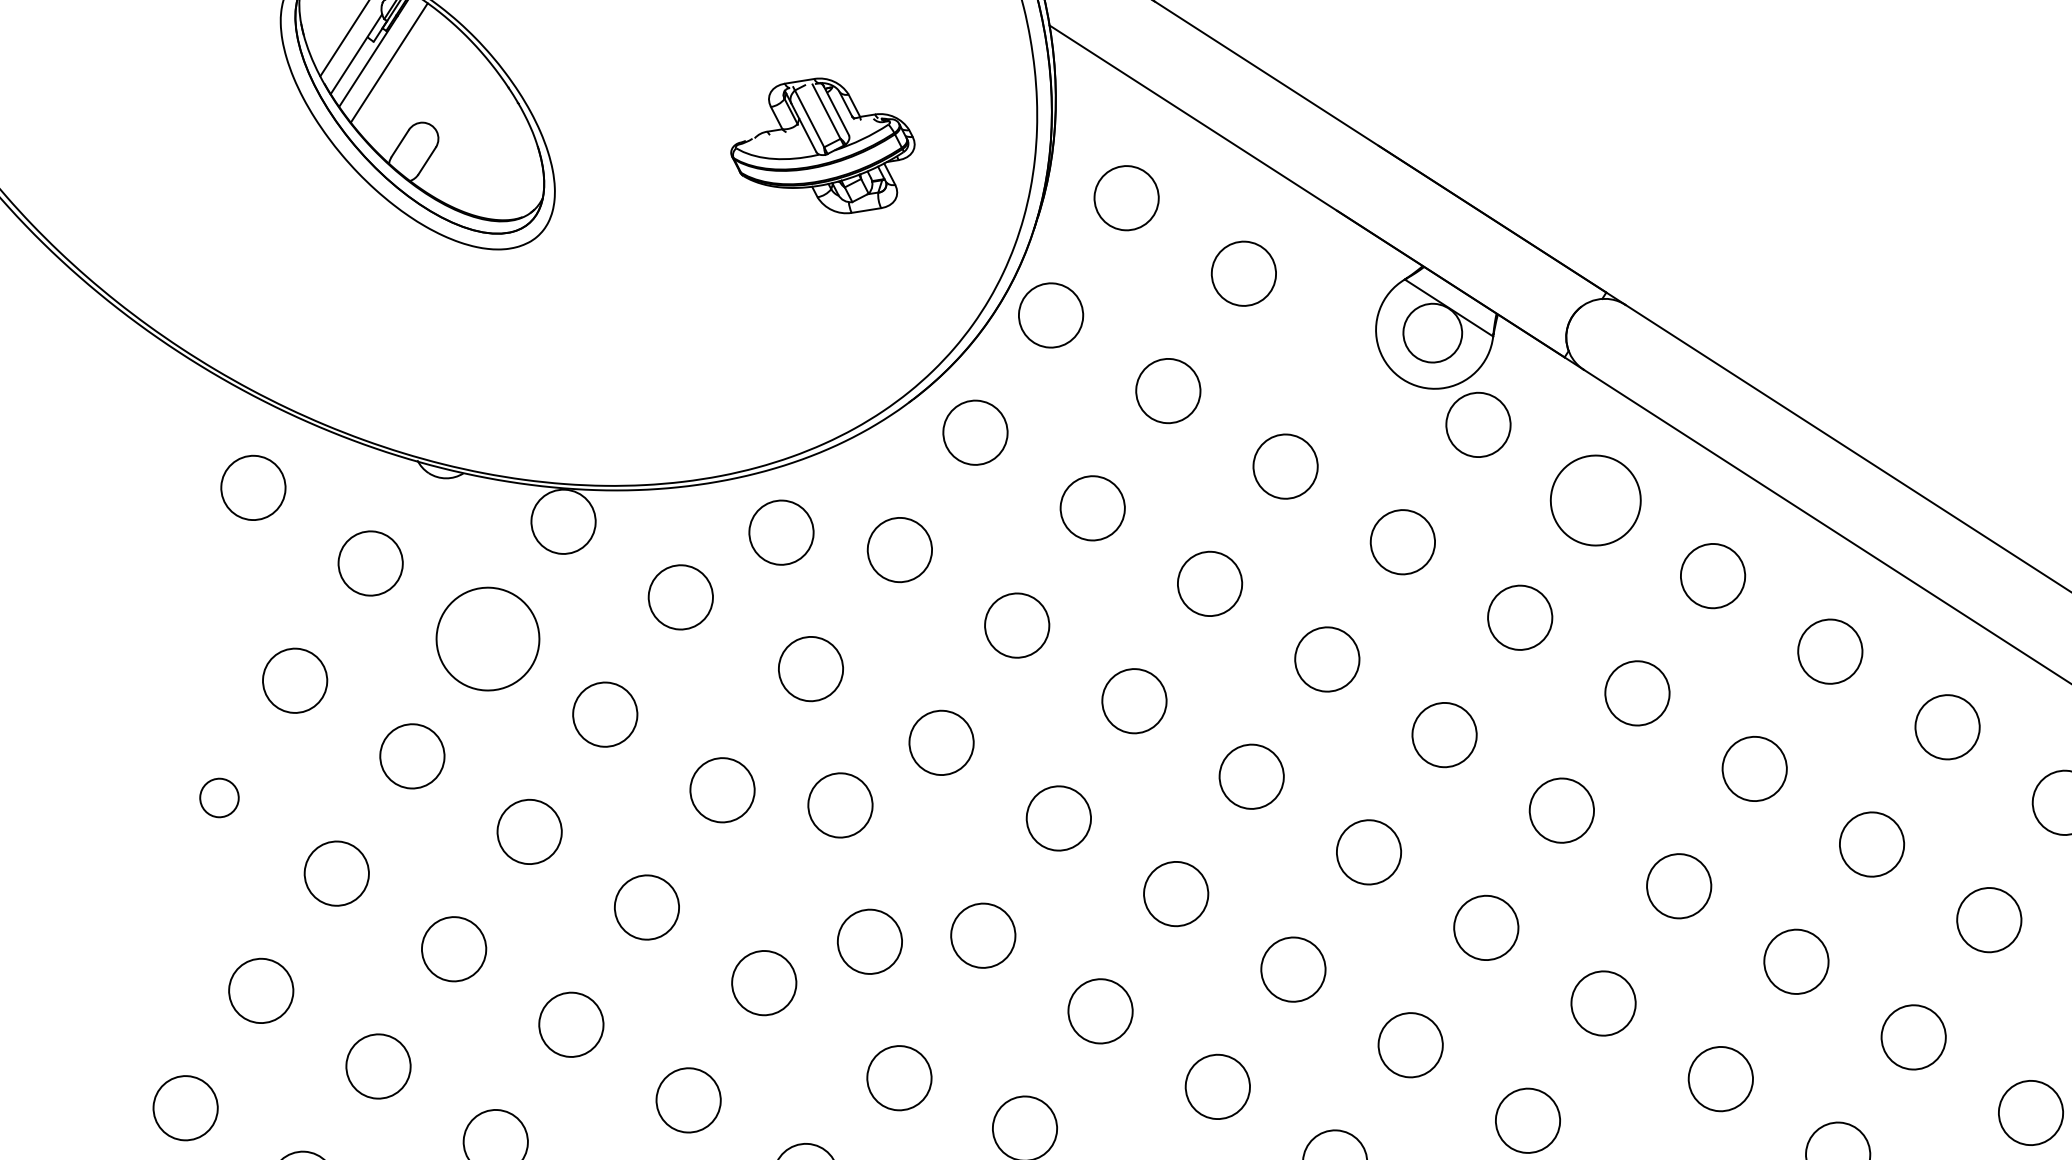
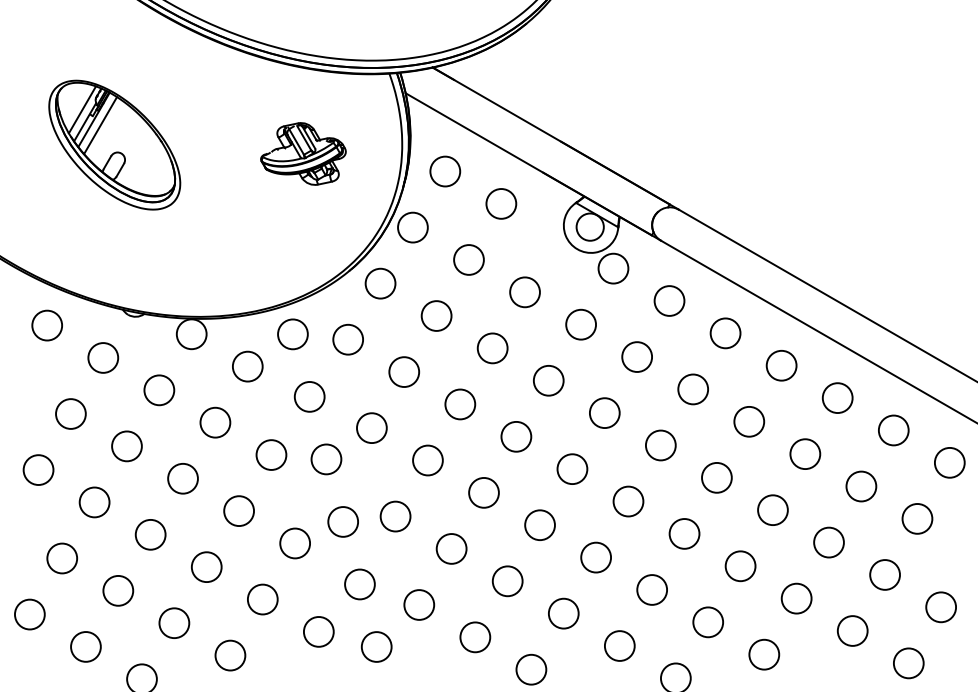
circle: (1595, 499) -> (669, 300), size x0.71
circle: (488, 639) -> (159, 390), size x0.62
circle: (219, 796) -> (38, 469), size x1.67

